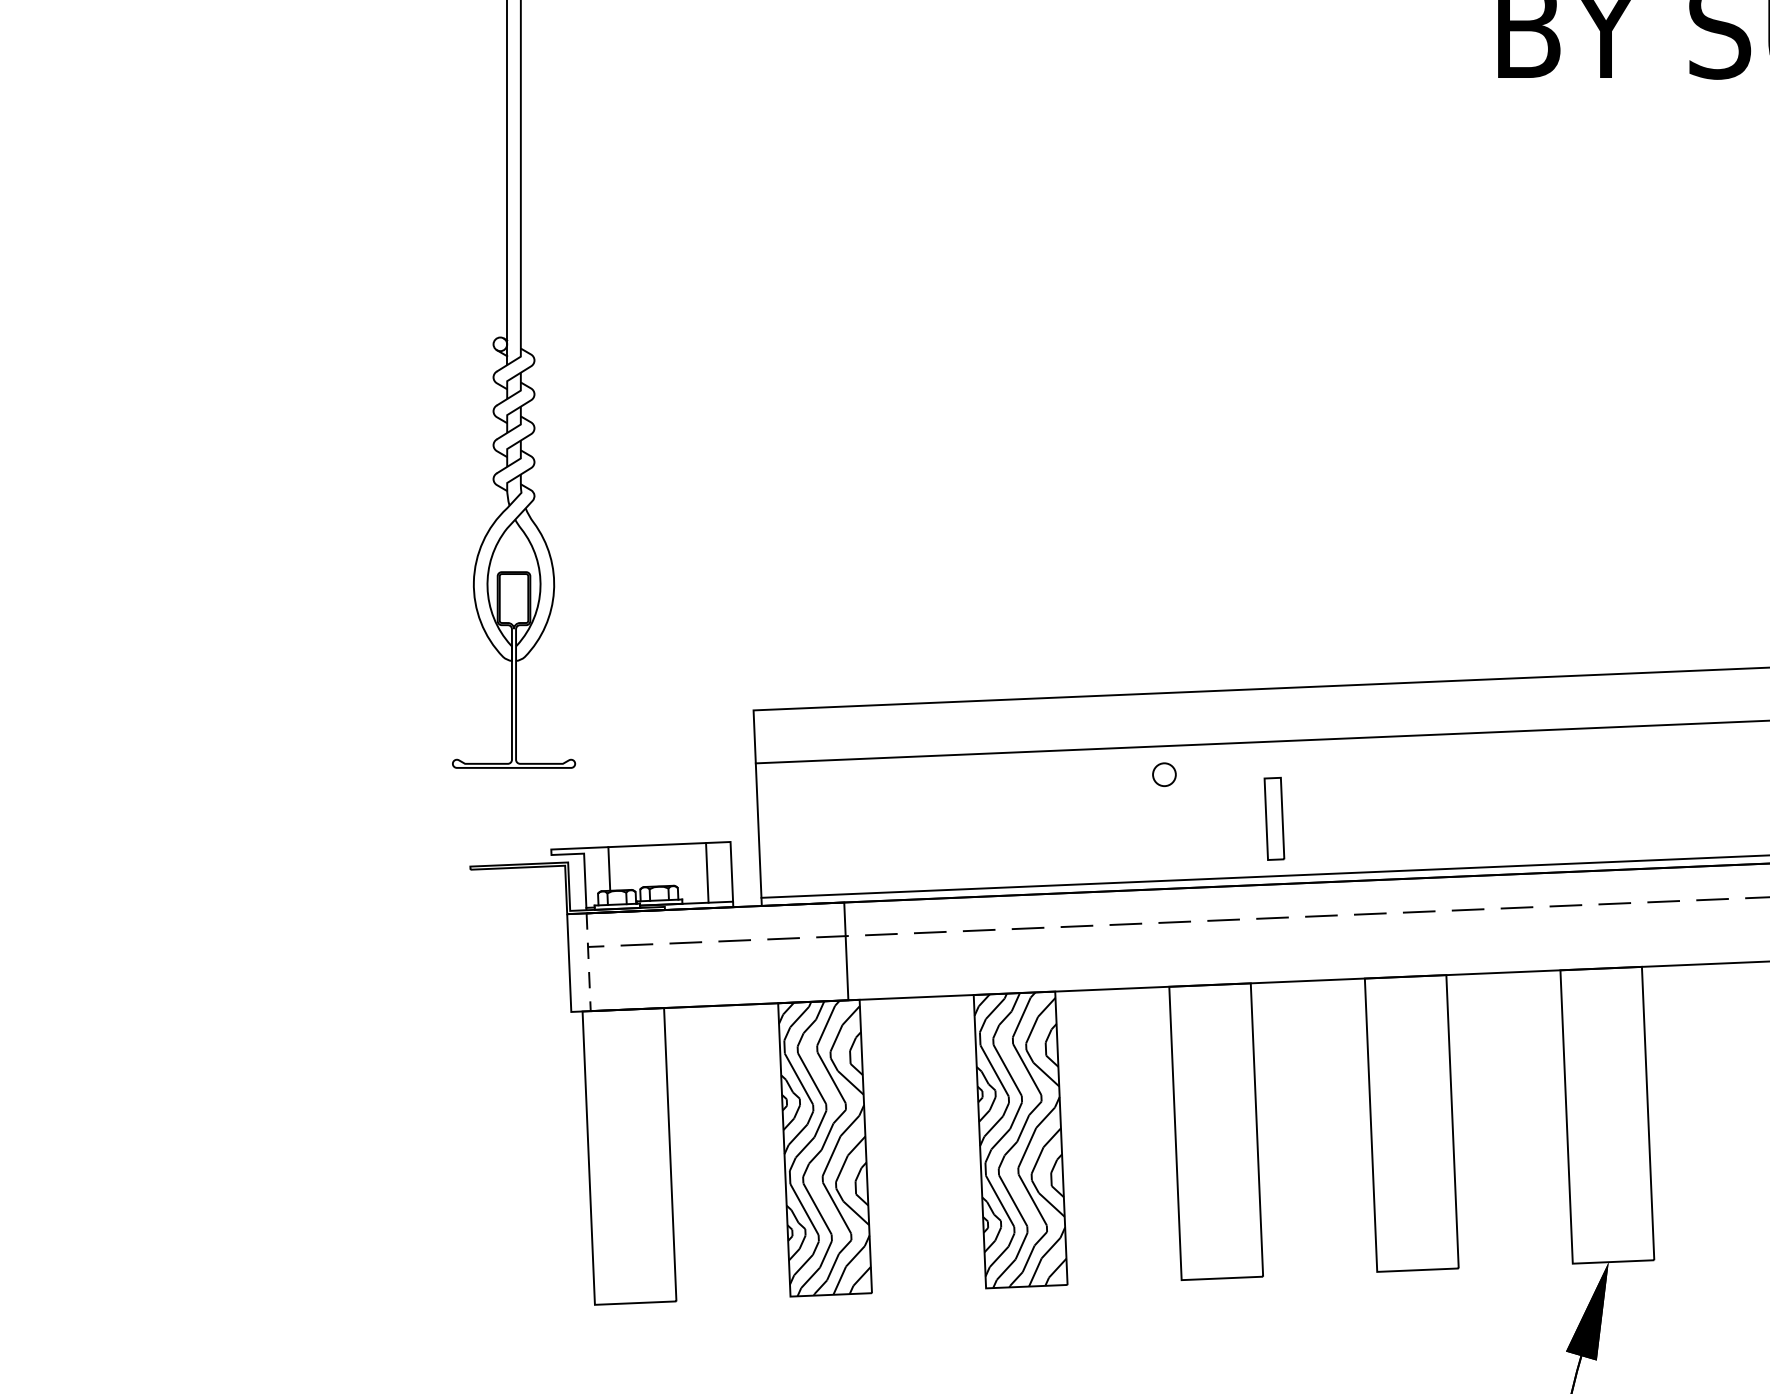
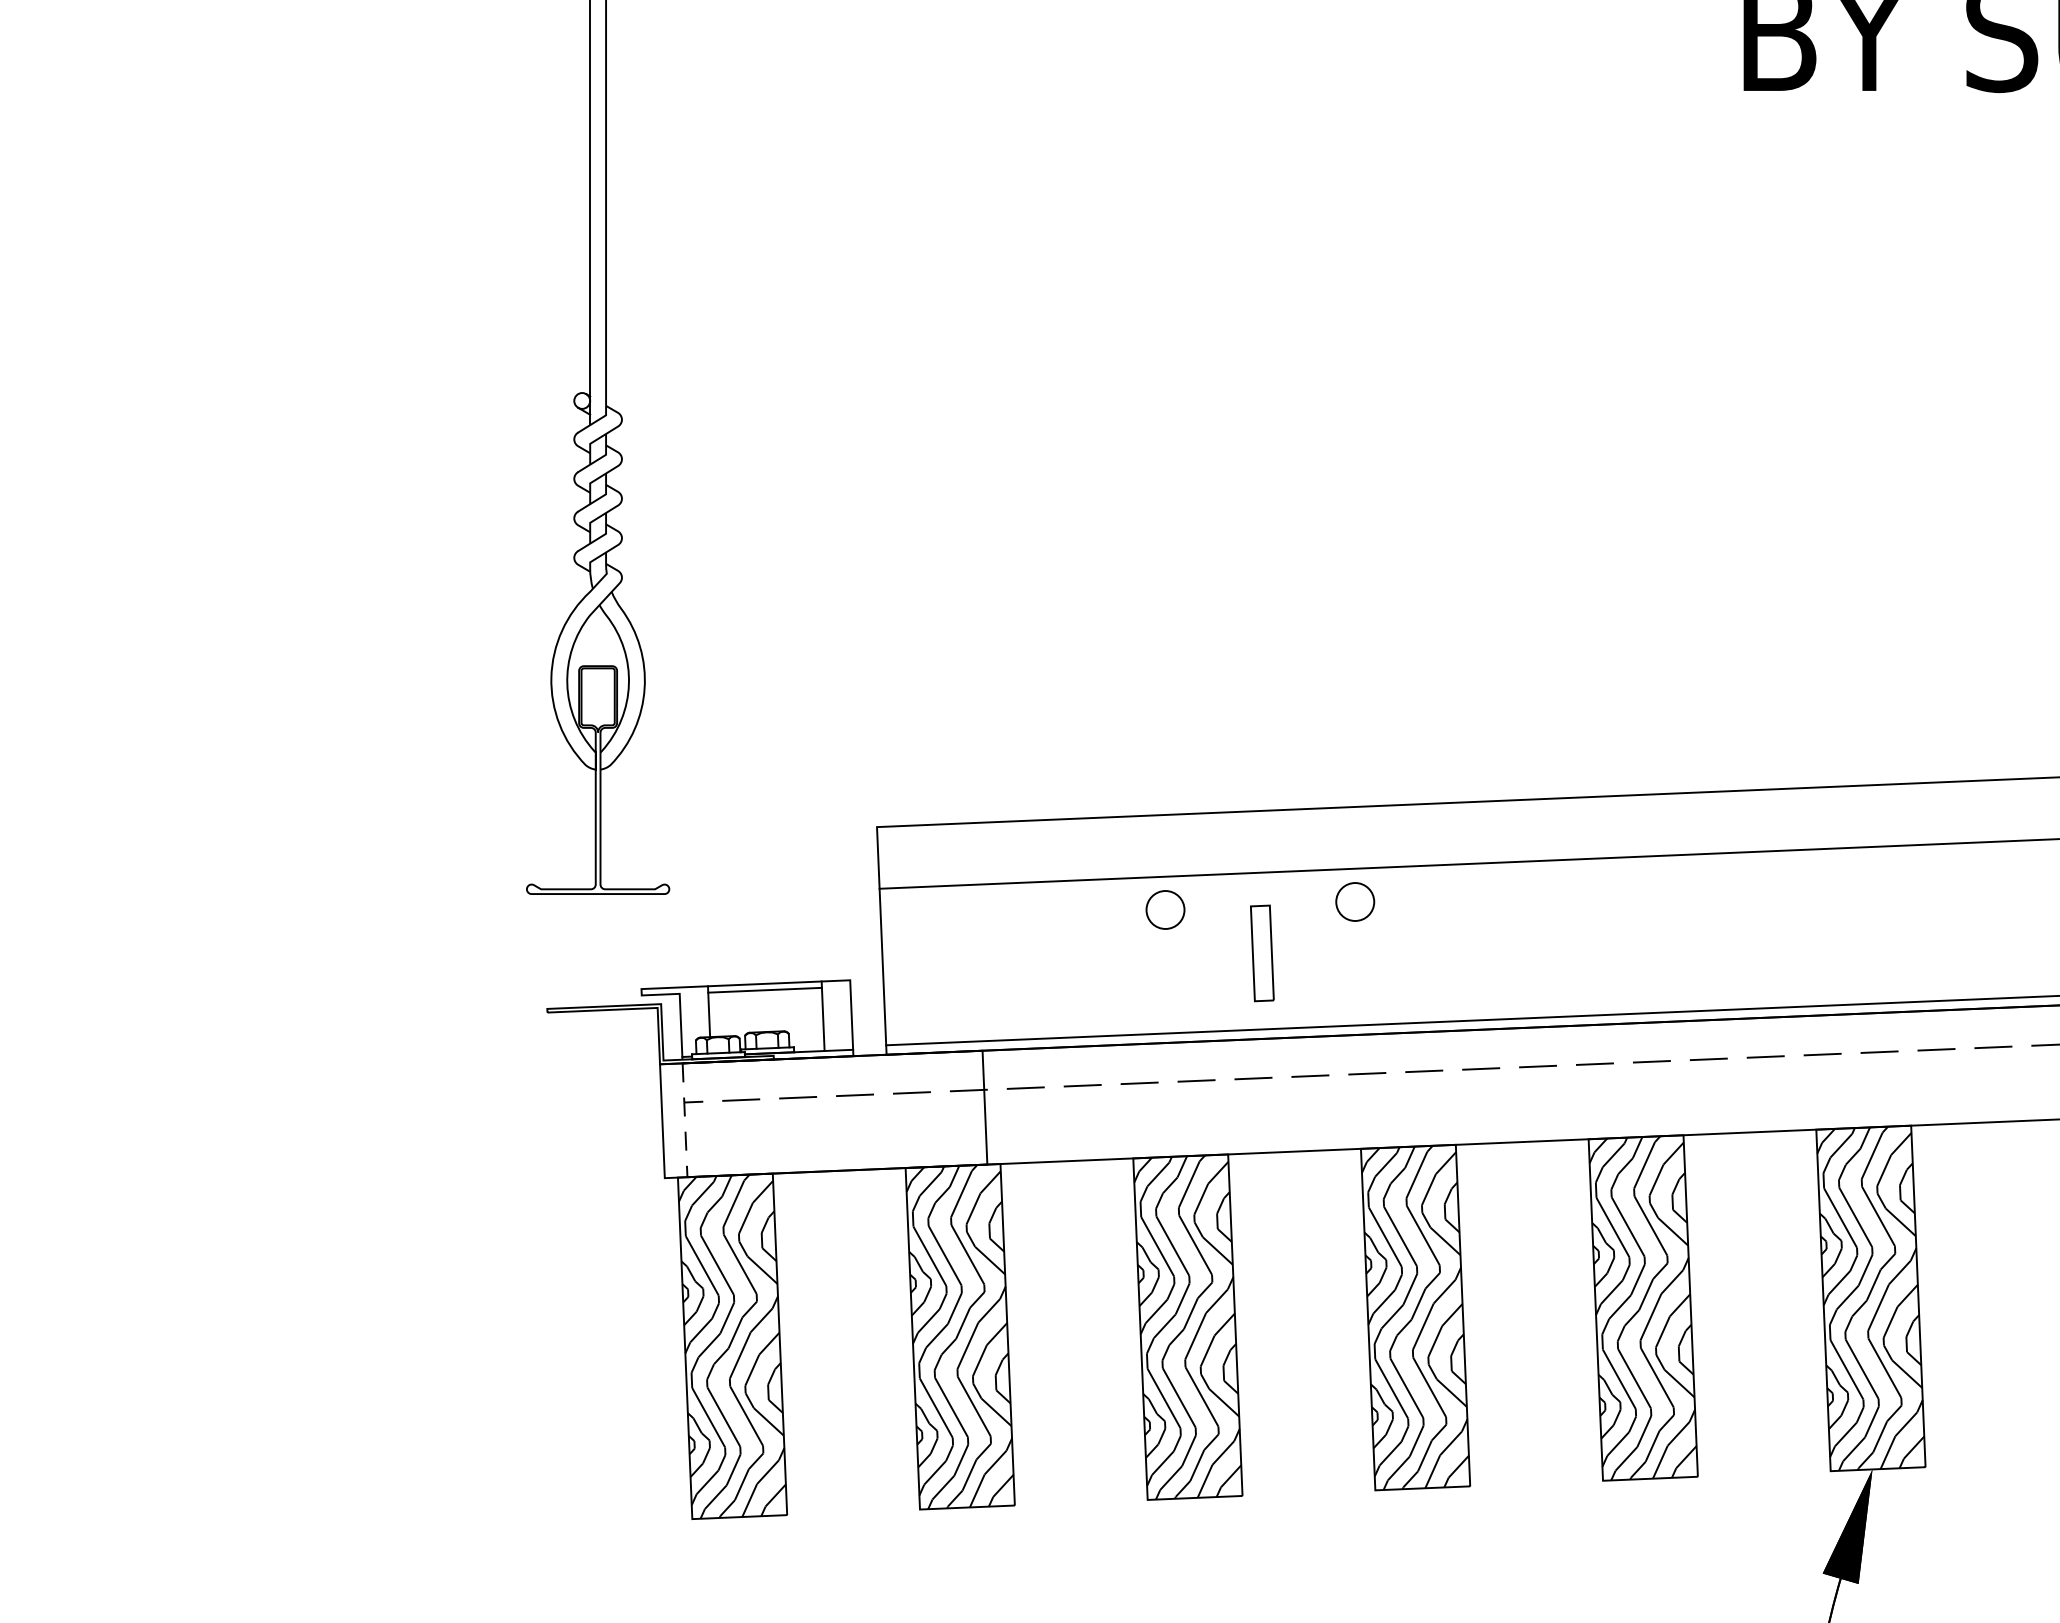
circle: (1164, 774) -> (1355, 901), size x1.43
circle: (1001, 781) -> (1165, 909), added
part: (1274, 818) -> (1262, 953), moved
line: (656, 849) -> (764, 989), added
hatch: (1607, 1115) -> (1871, 1298), added
hatch: (1411, 1123) -> (1643, 1308), added
hatch: (1216, 1131) -> (1415, 1317), added
hatch: (629, 1156) -> (732, 1346), added

